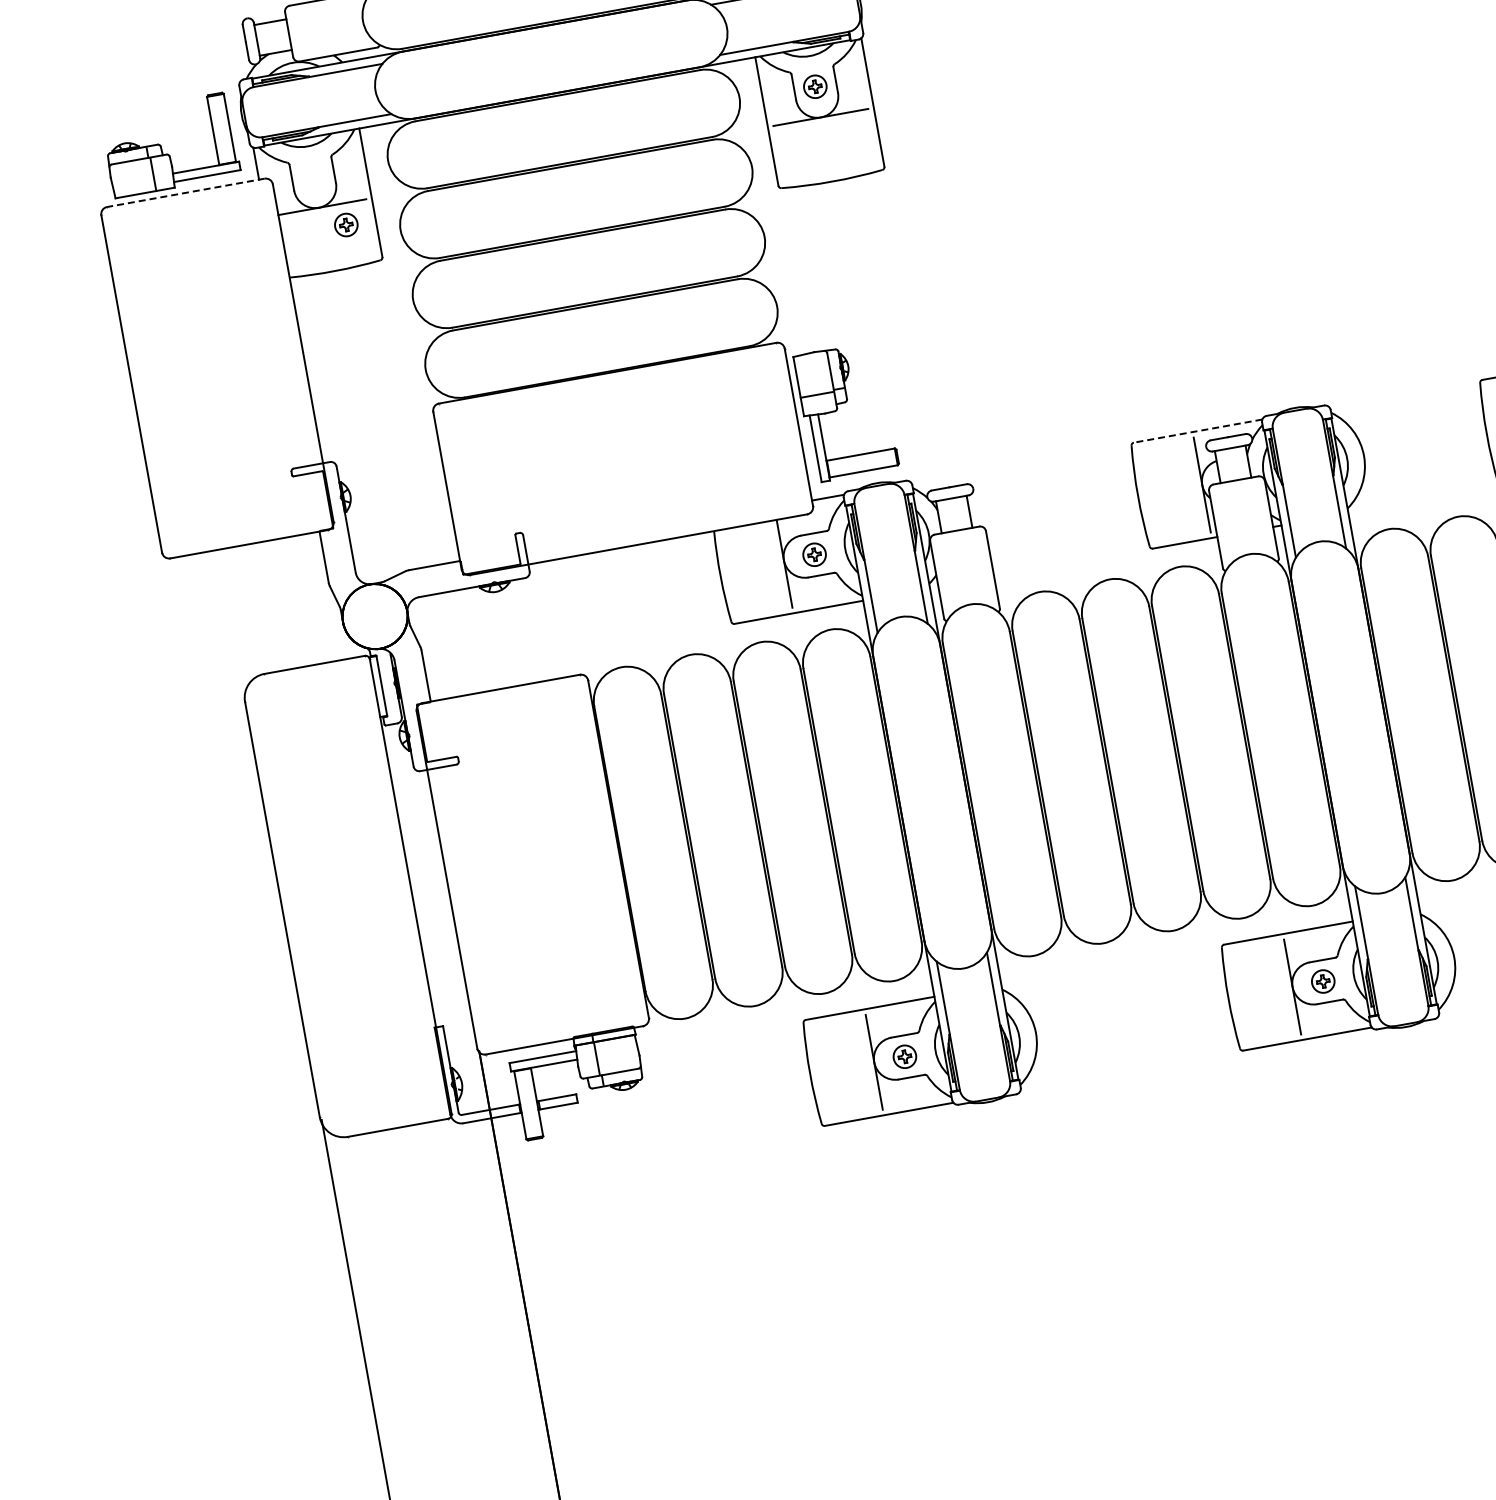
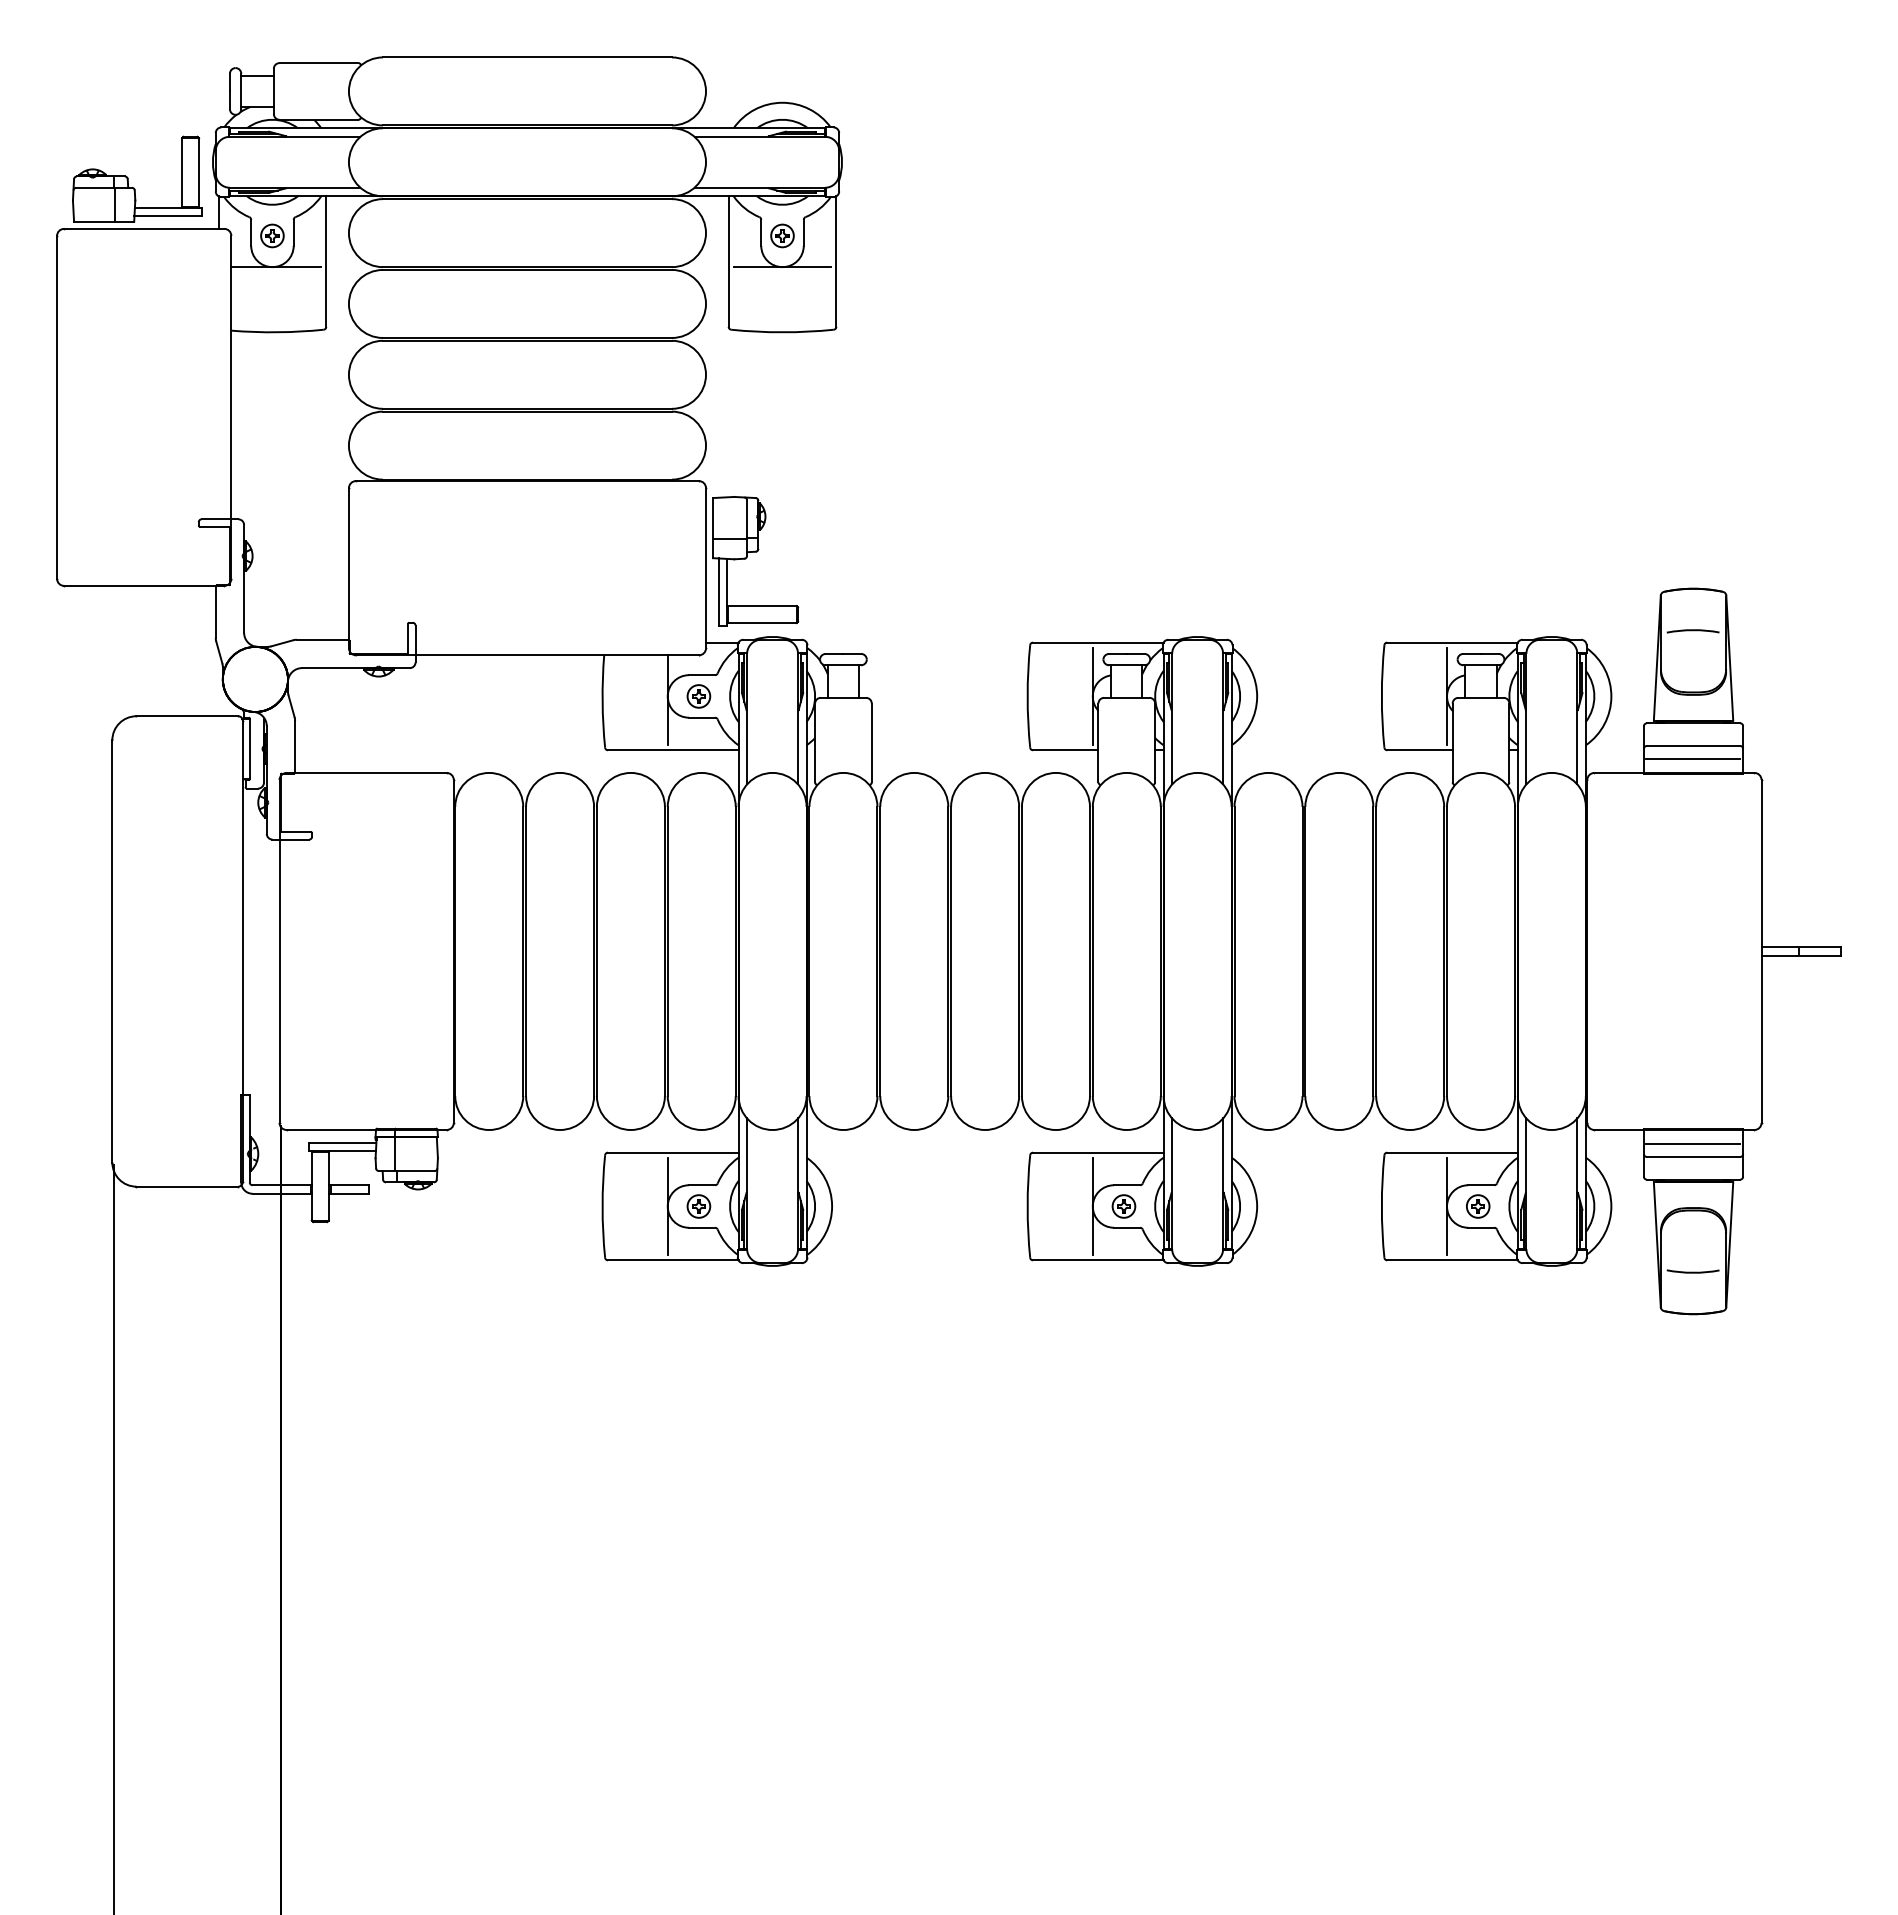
line: (185, 192) -> (143, 228), dashed -> solid
part: (346, 224) -> (272, 235), moved
line: (1197, 431) -> (1097, 642), dashed -> solid

